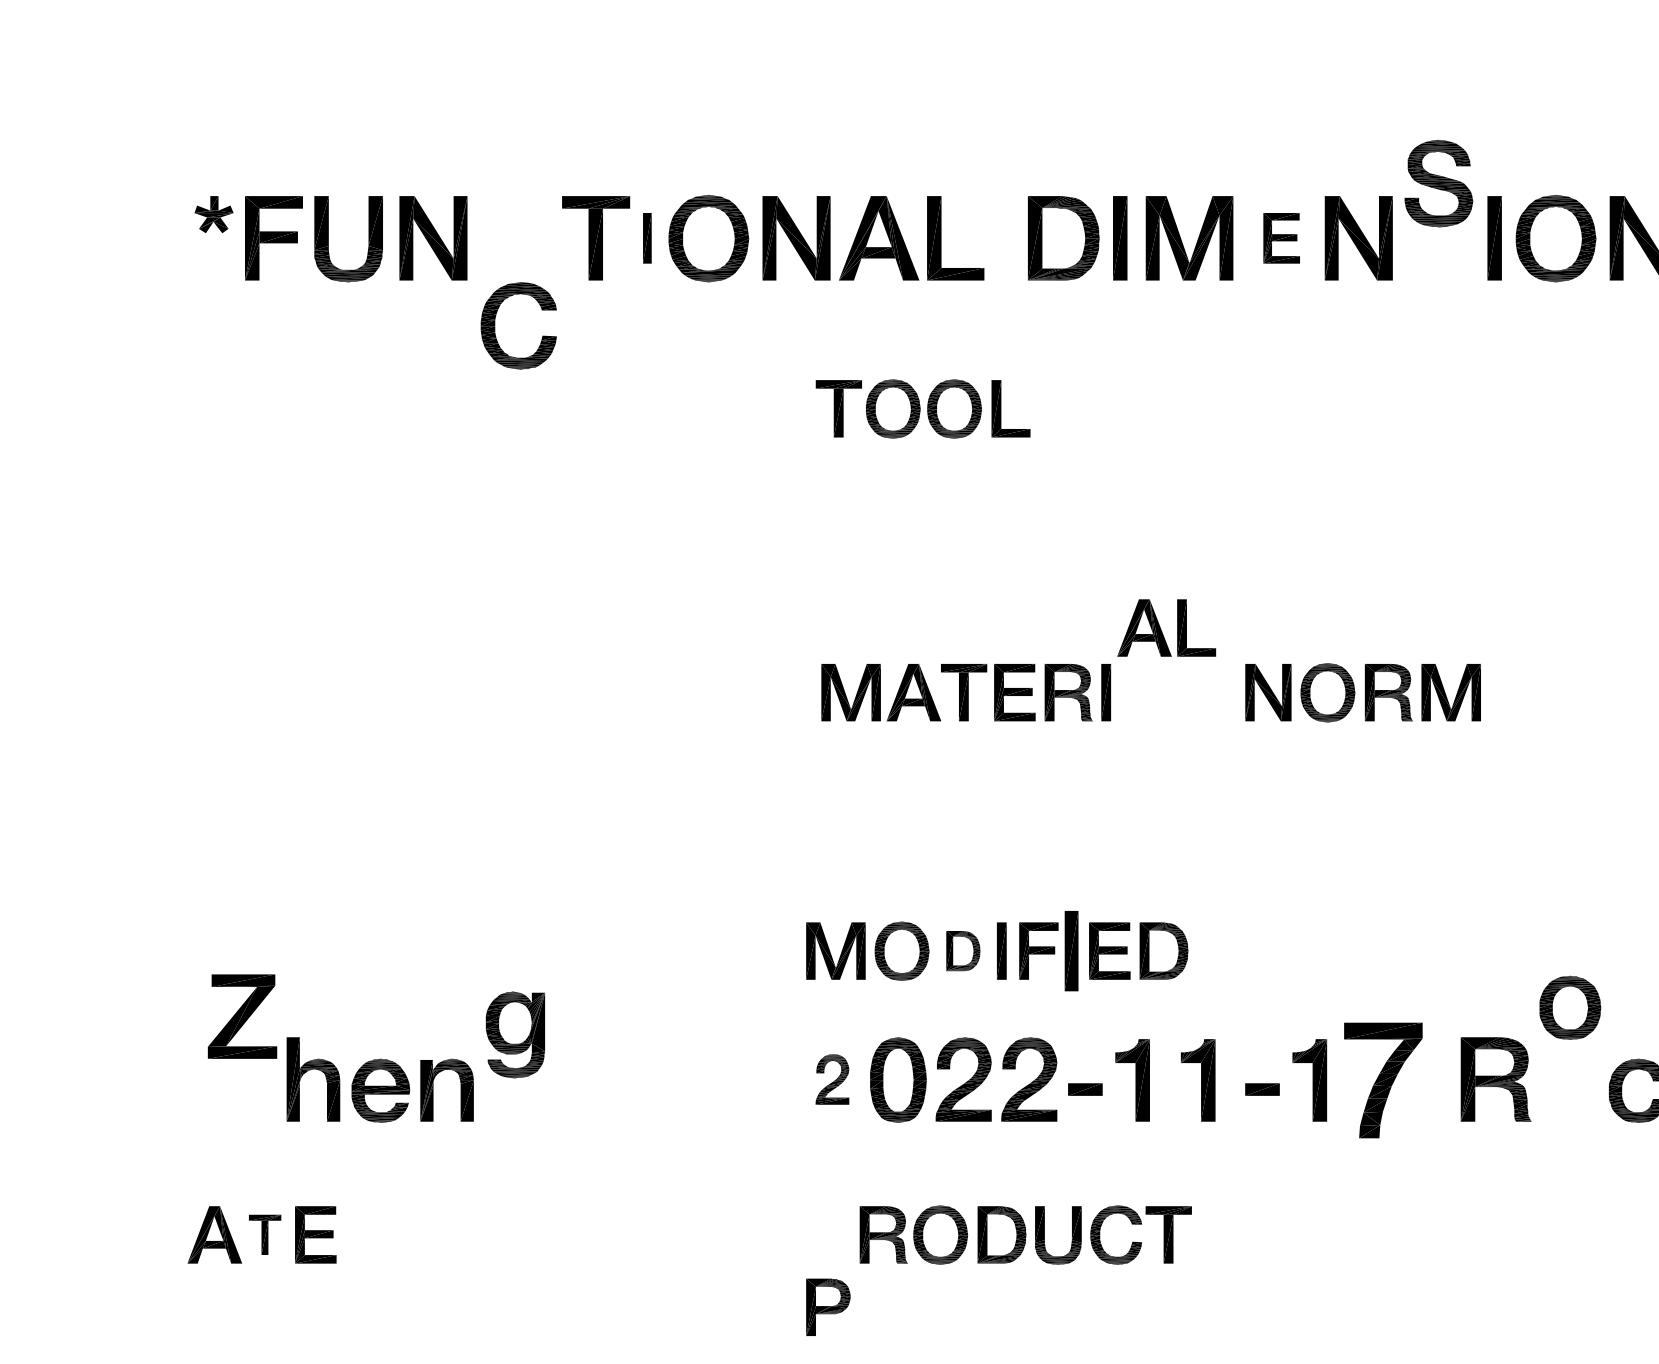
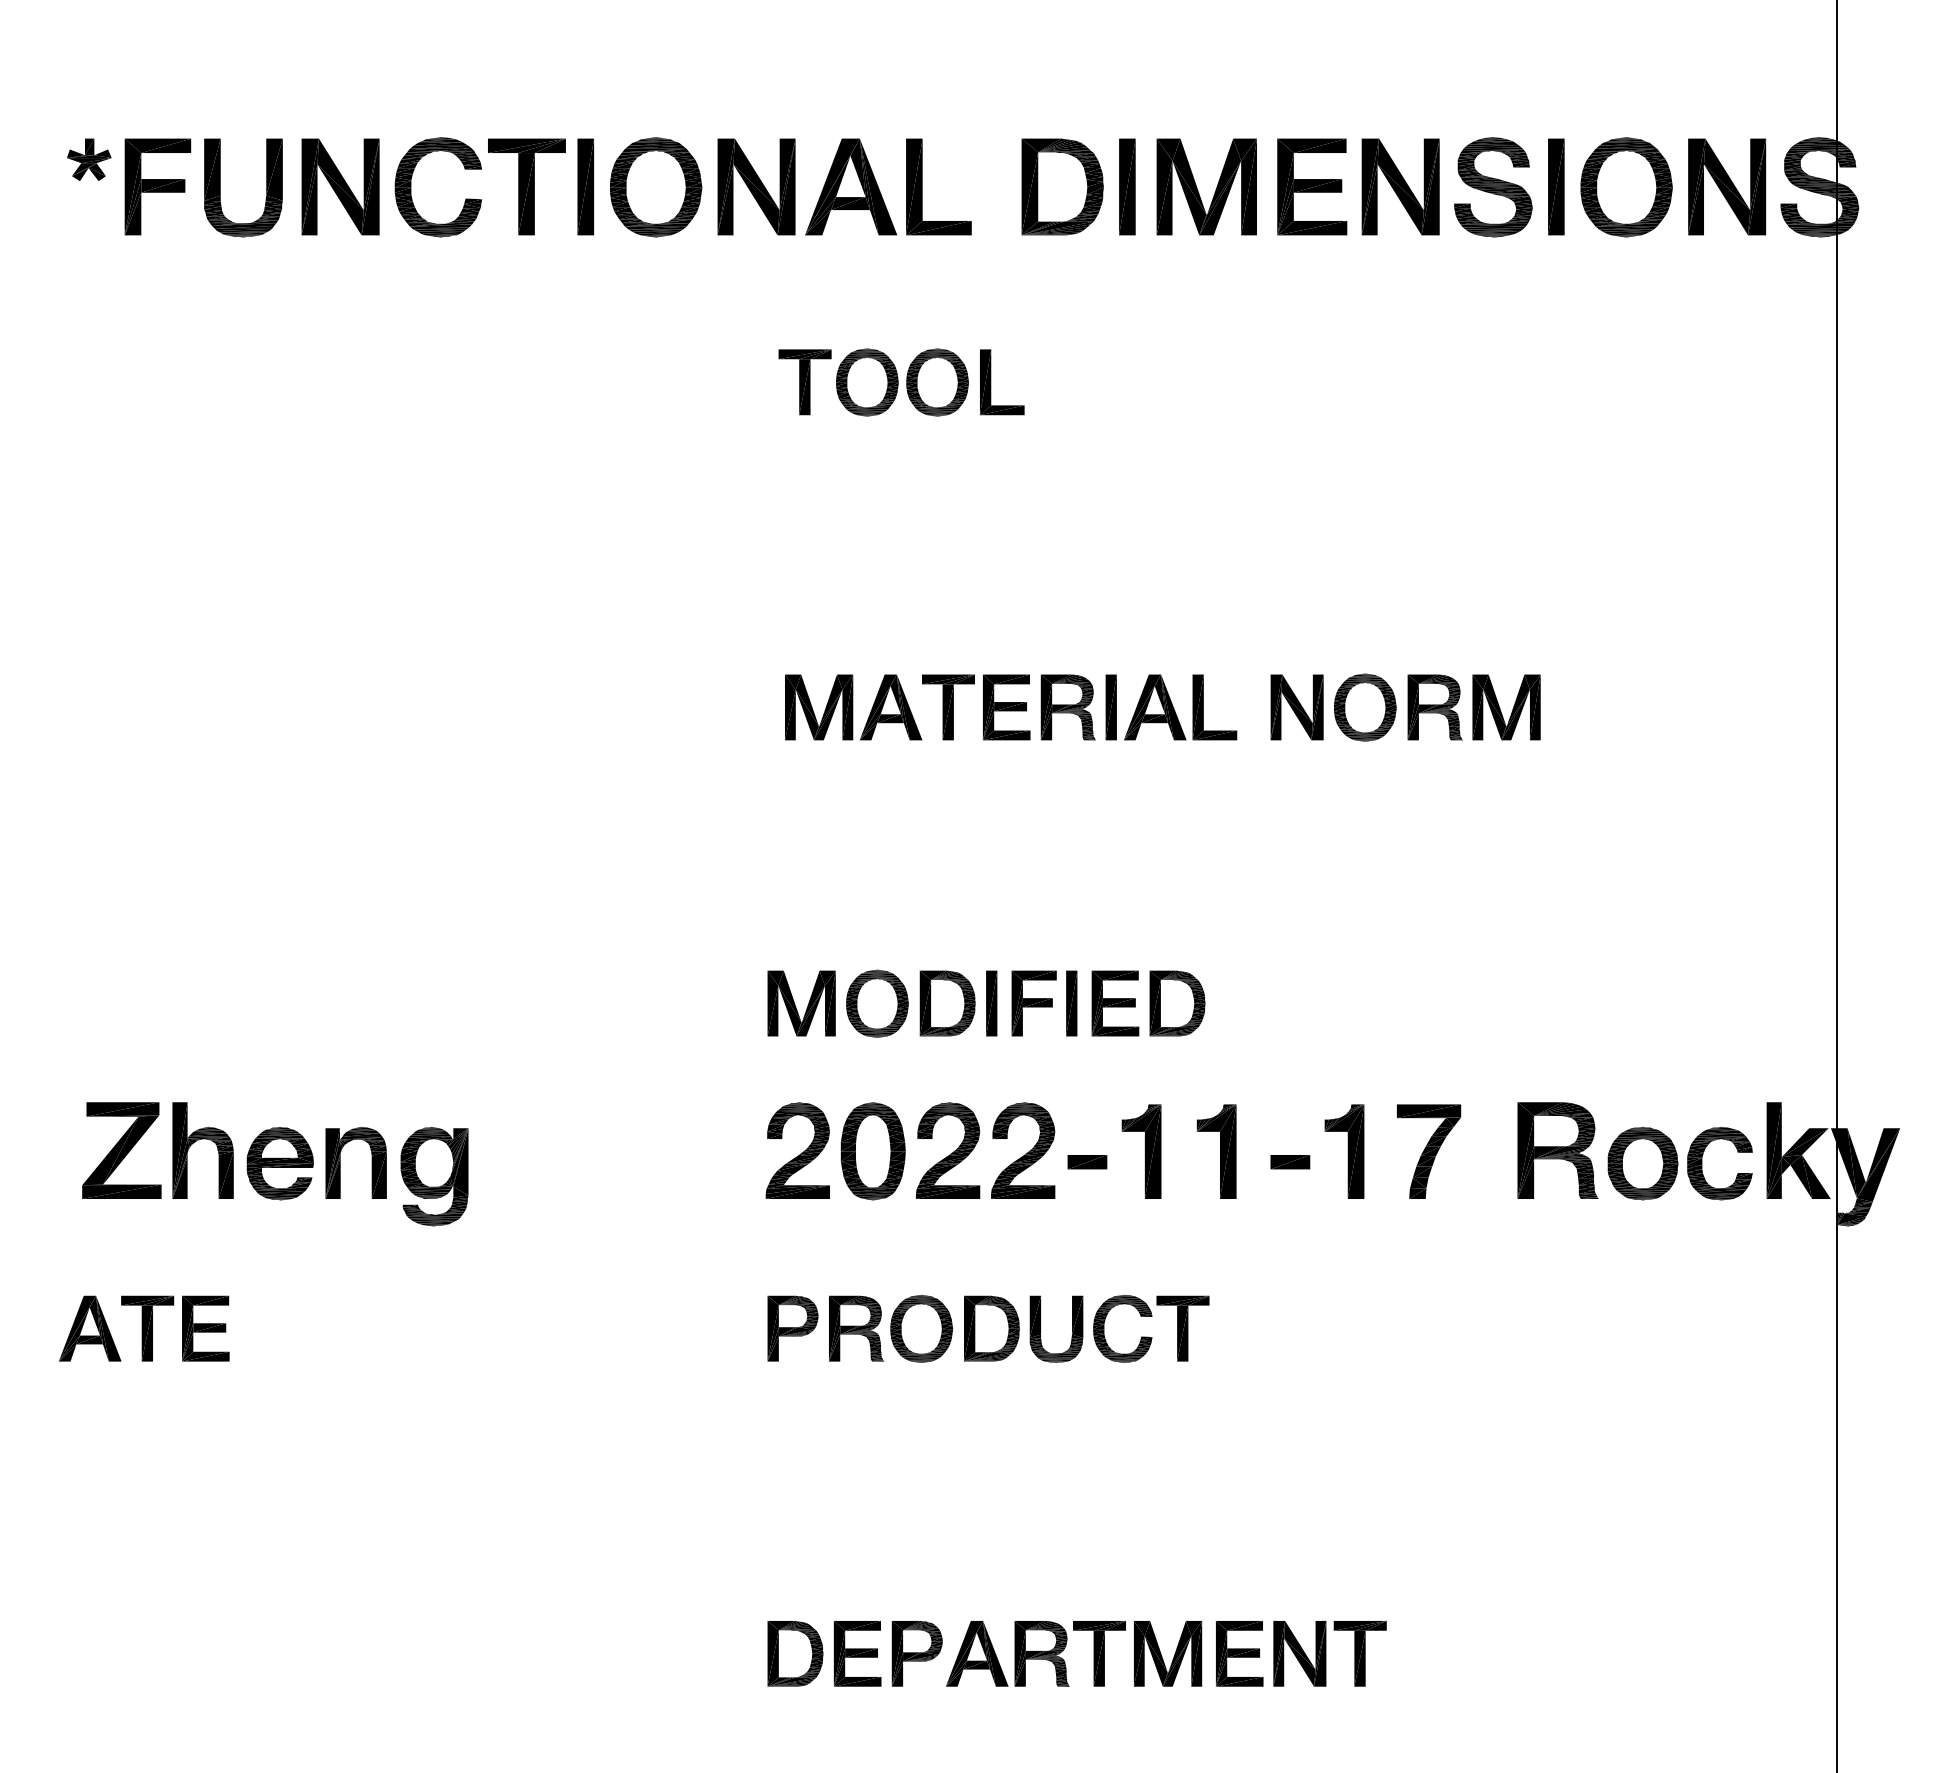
part: (1438, 183) -> (1493, 187), moved
part: (647, 237) -> (585, 186), size x1.67
part: (1281, 237) -> (1312, 186), size x1.67
part: (495, 326) -> (411, 187), moved
part: (1161, 628) -> (1174, 708), moved
part: (963, 951) -> (947, 1003), size x1.43
part: (1071, 951) -> (1071, 1003), size x0.71
part: (1569, 1007) -> (1642, 1163), moved
part: (242, 1016) -> (121, 1150), moved
part: (515, 1034) -> (434, 1176), moved
part: (832, 1079) -> (797, 1150), size x1.67
part: (1383, 1080) -> (1429, 1151), size x0.71
part: (264, 1234) -> (147, 1328), size x1.43
part: (827, 1307) -> (792, 1328), moved

